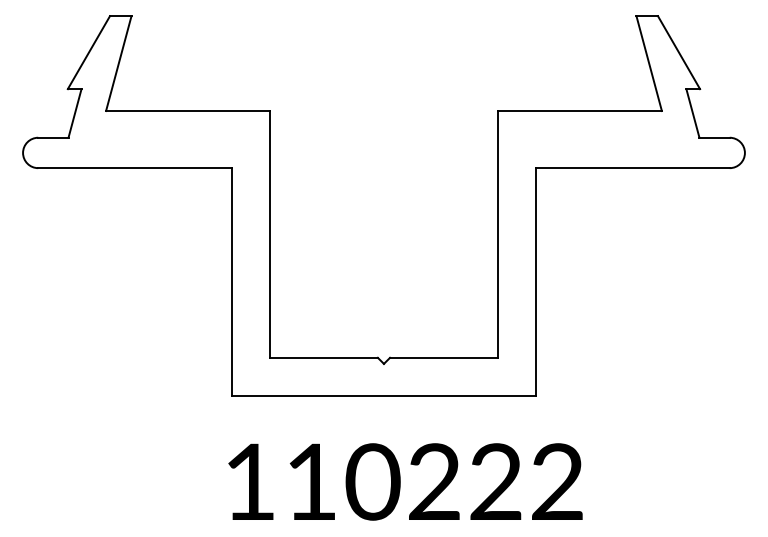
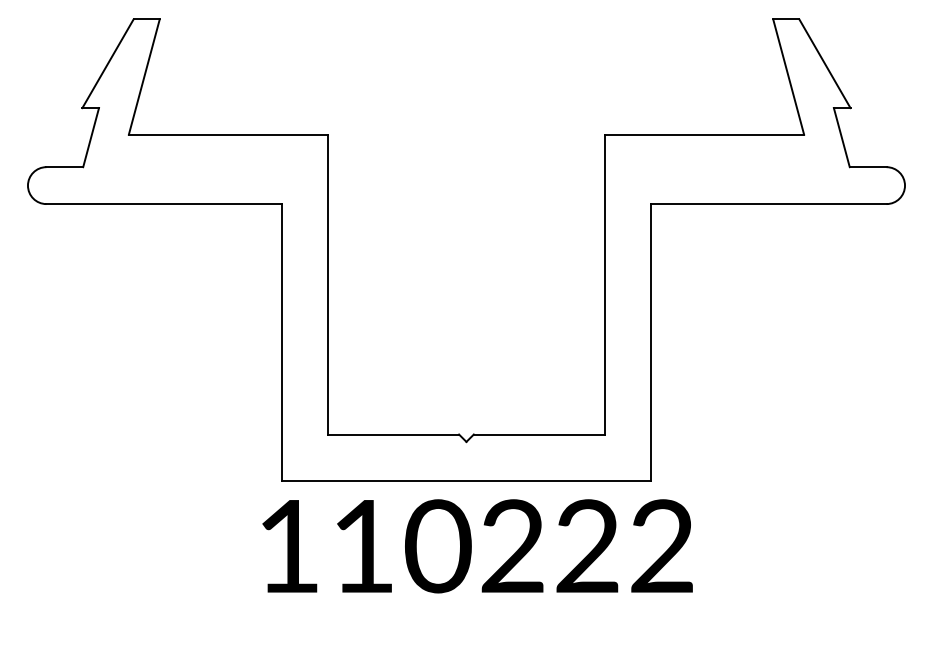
text: (405, 482) -> (477, 546), moved

